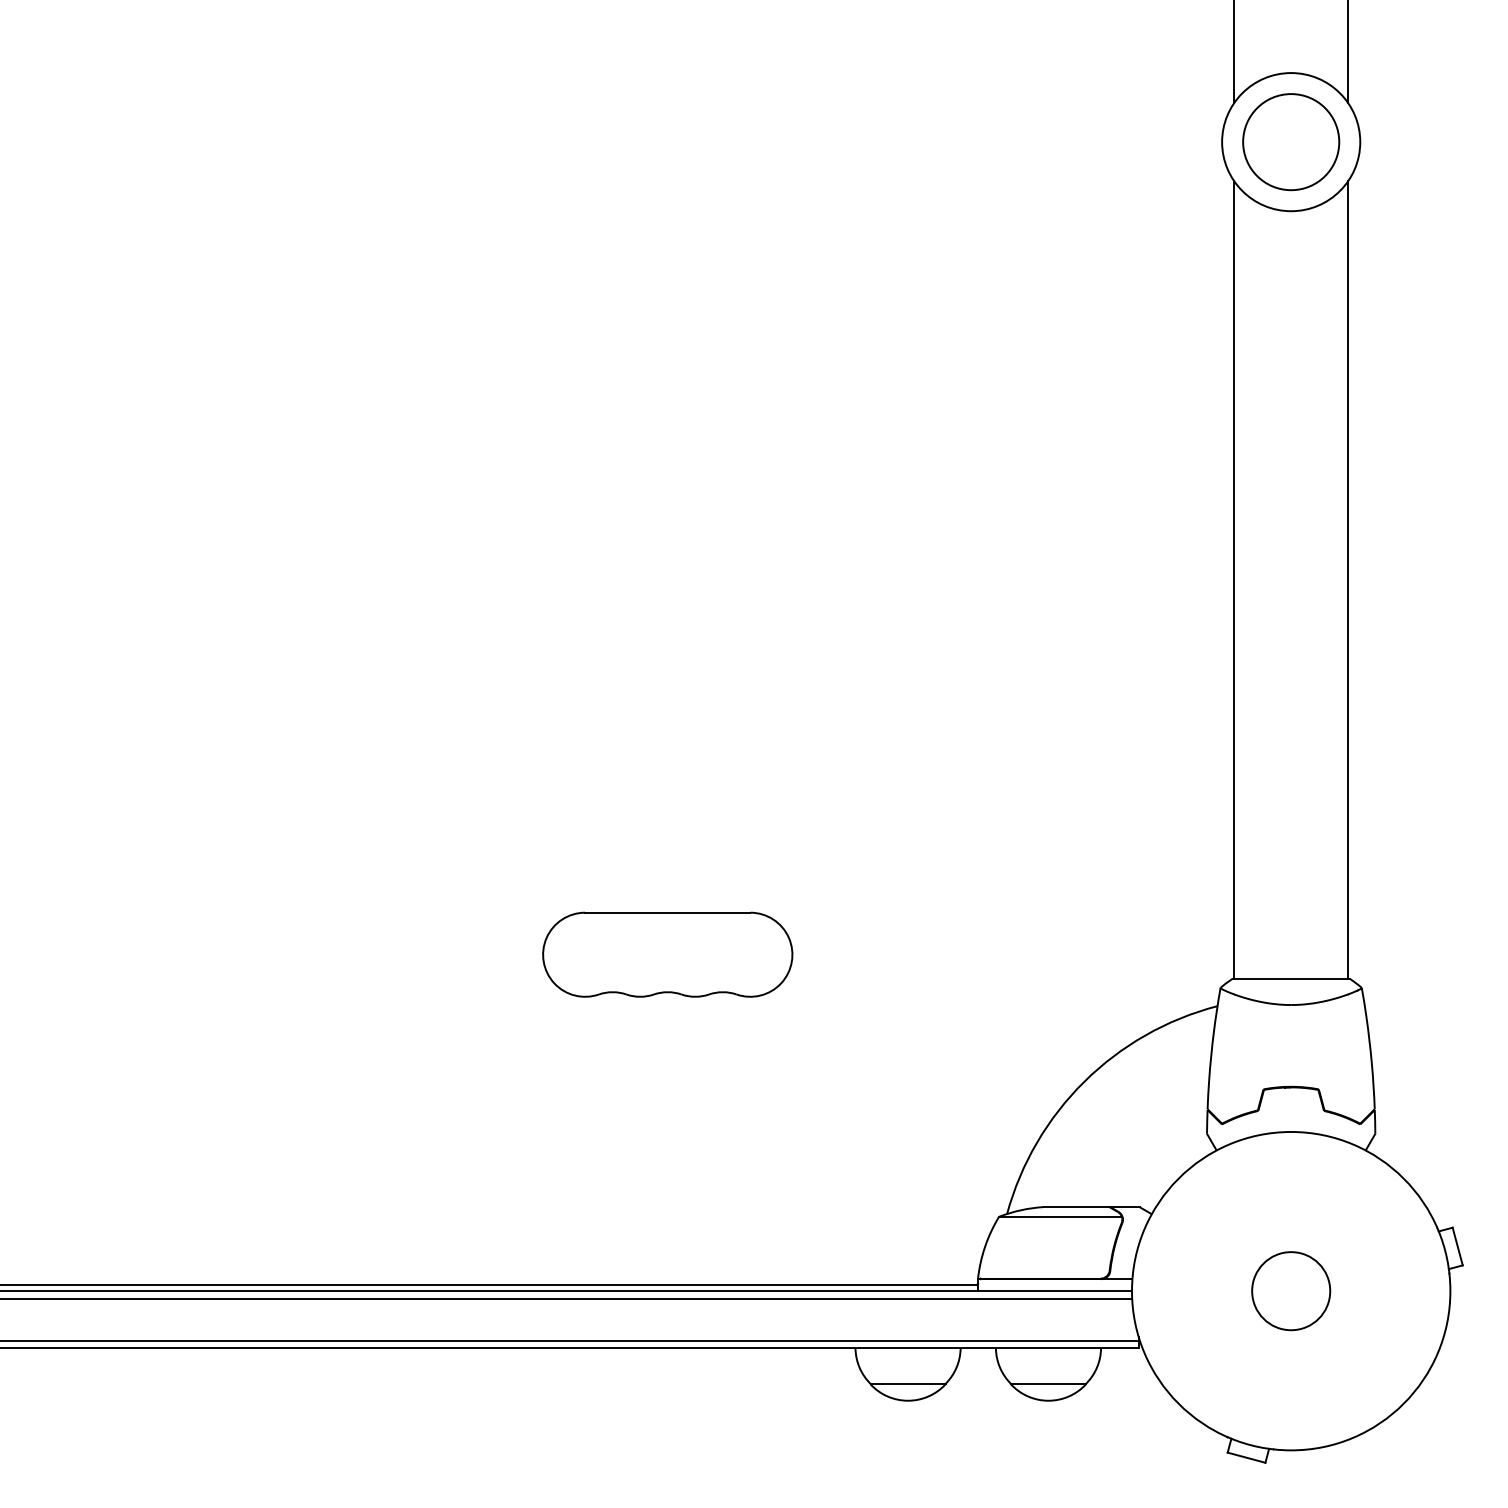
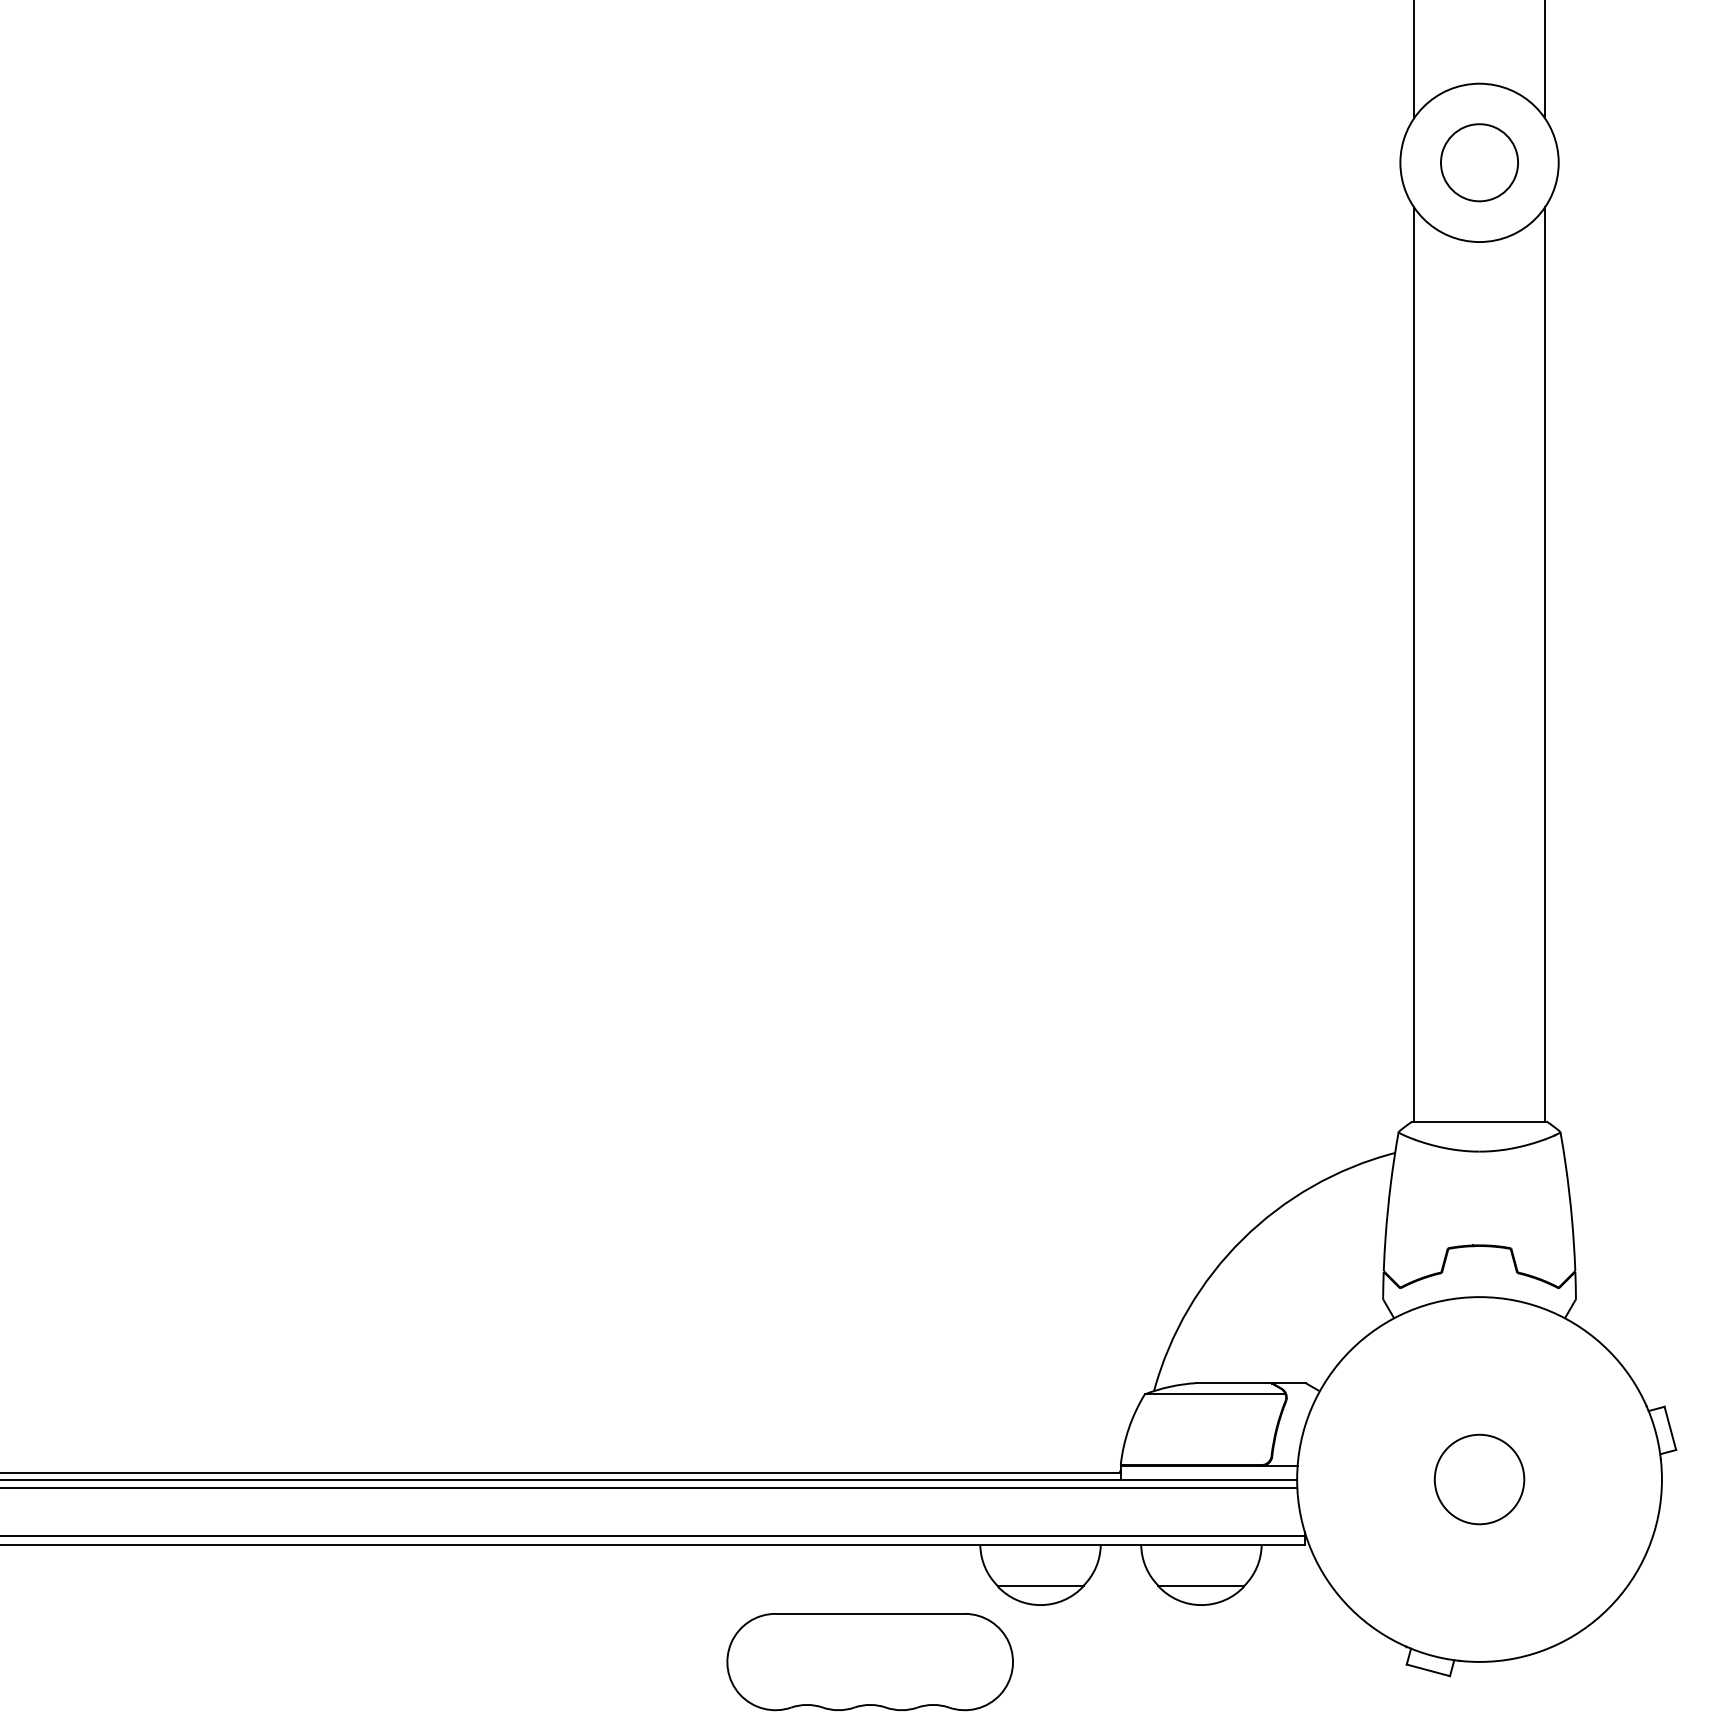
circle: (1291, 141) -> (1479, 162), size x0.7
part: (667, 955) -> (869, 1662), moved

